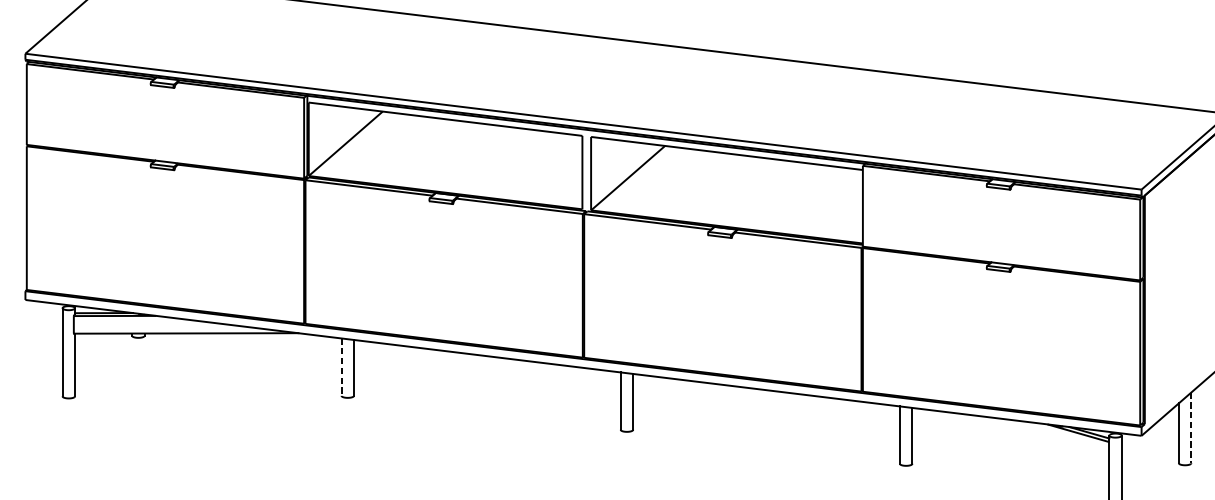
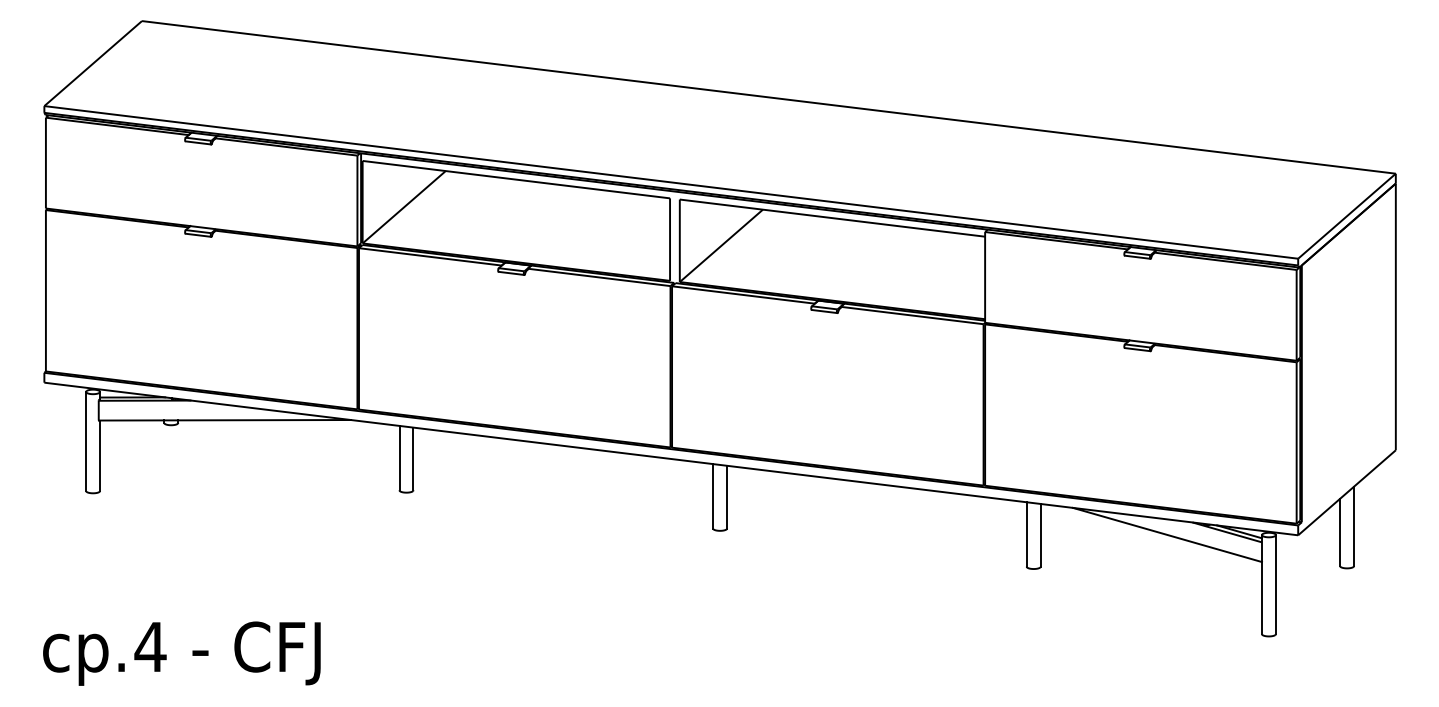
line: (341, 367) -> (399, 458), dashed -> solid
line: (1191, 427) -> (1354, 526), dashed -> solid
line: (1024, 435) -> (1166, 534), added

